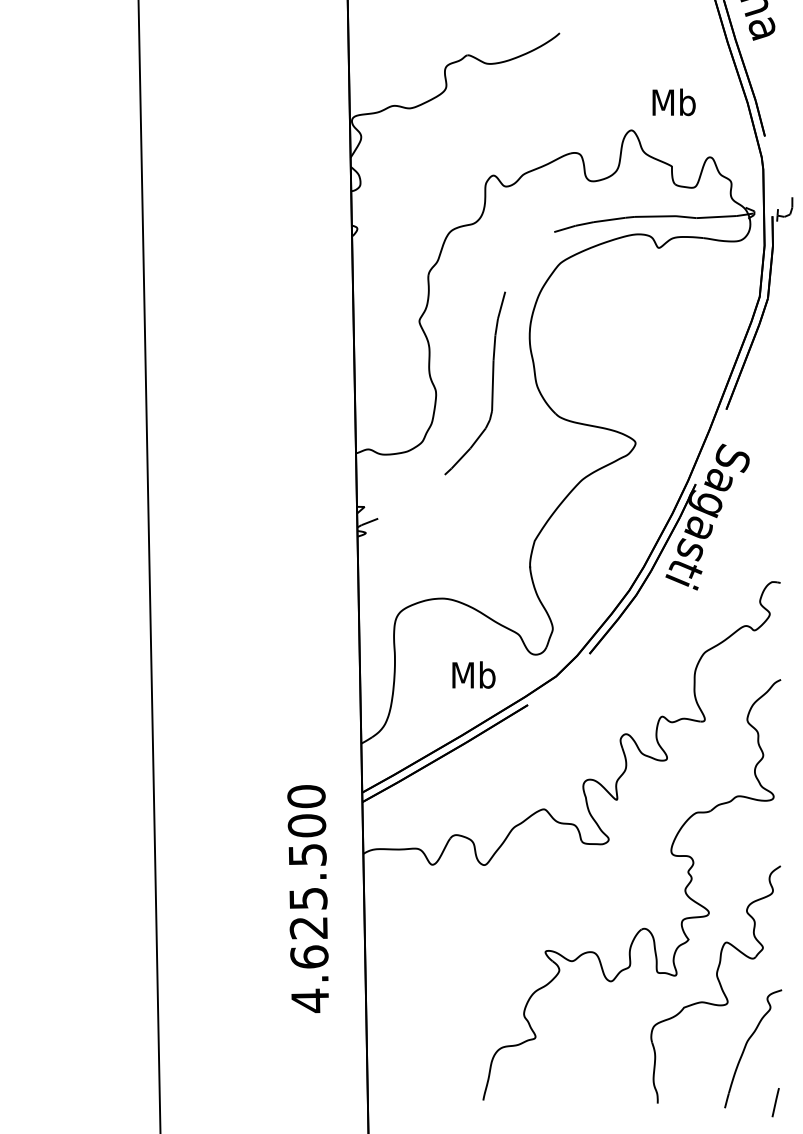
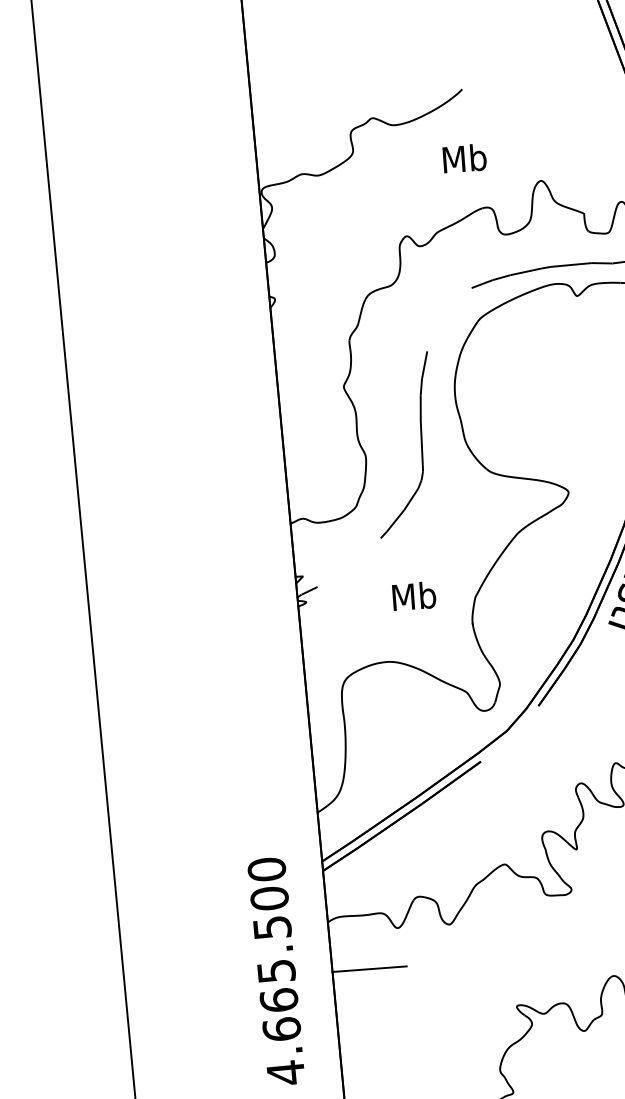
text: (673, 102) -> (464, 158), moved
text: (473, 674) -> (413, 595), moved
line: (401, 903) -> (369, 969), added
text: (308, 927) -> (278, 999), 4.625.500 -> 4.665.500

